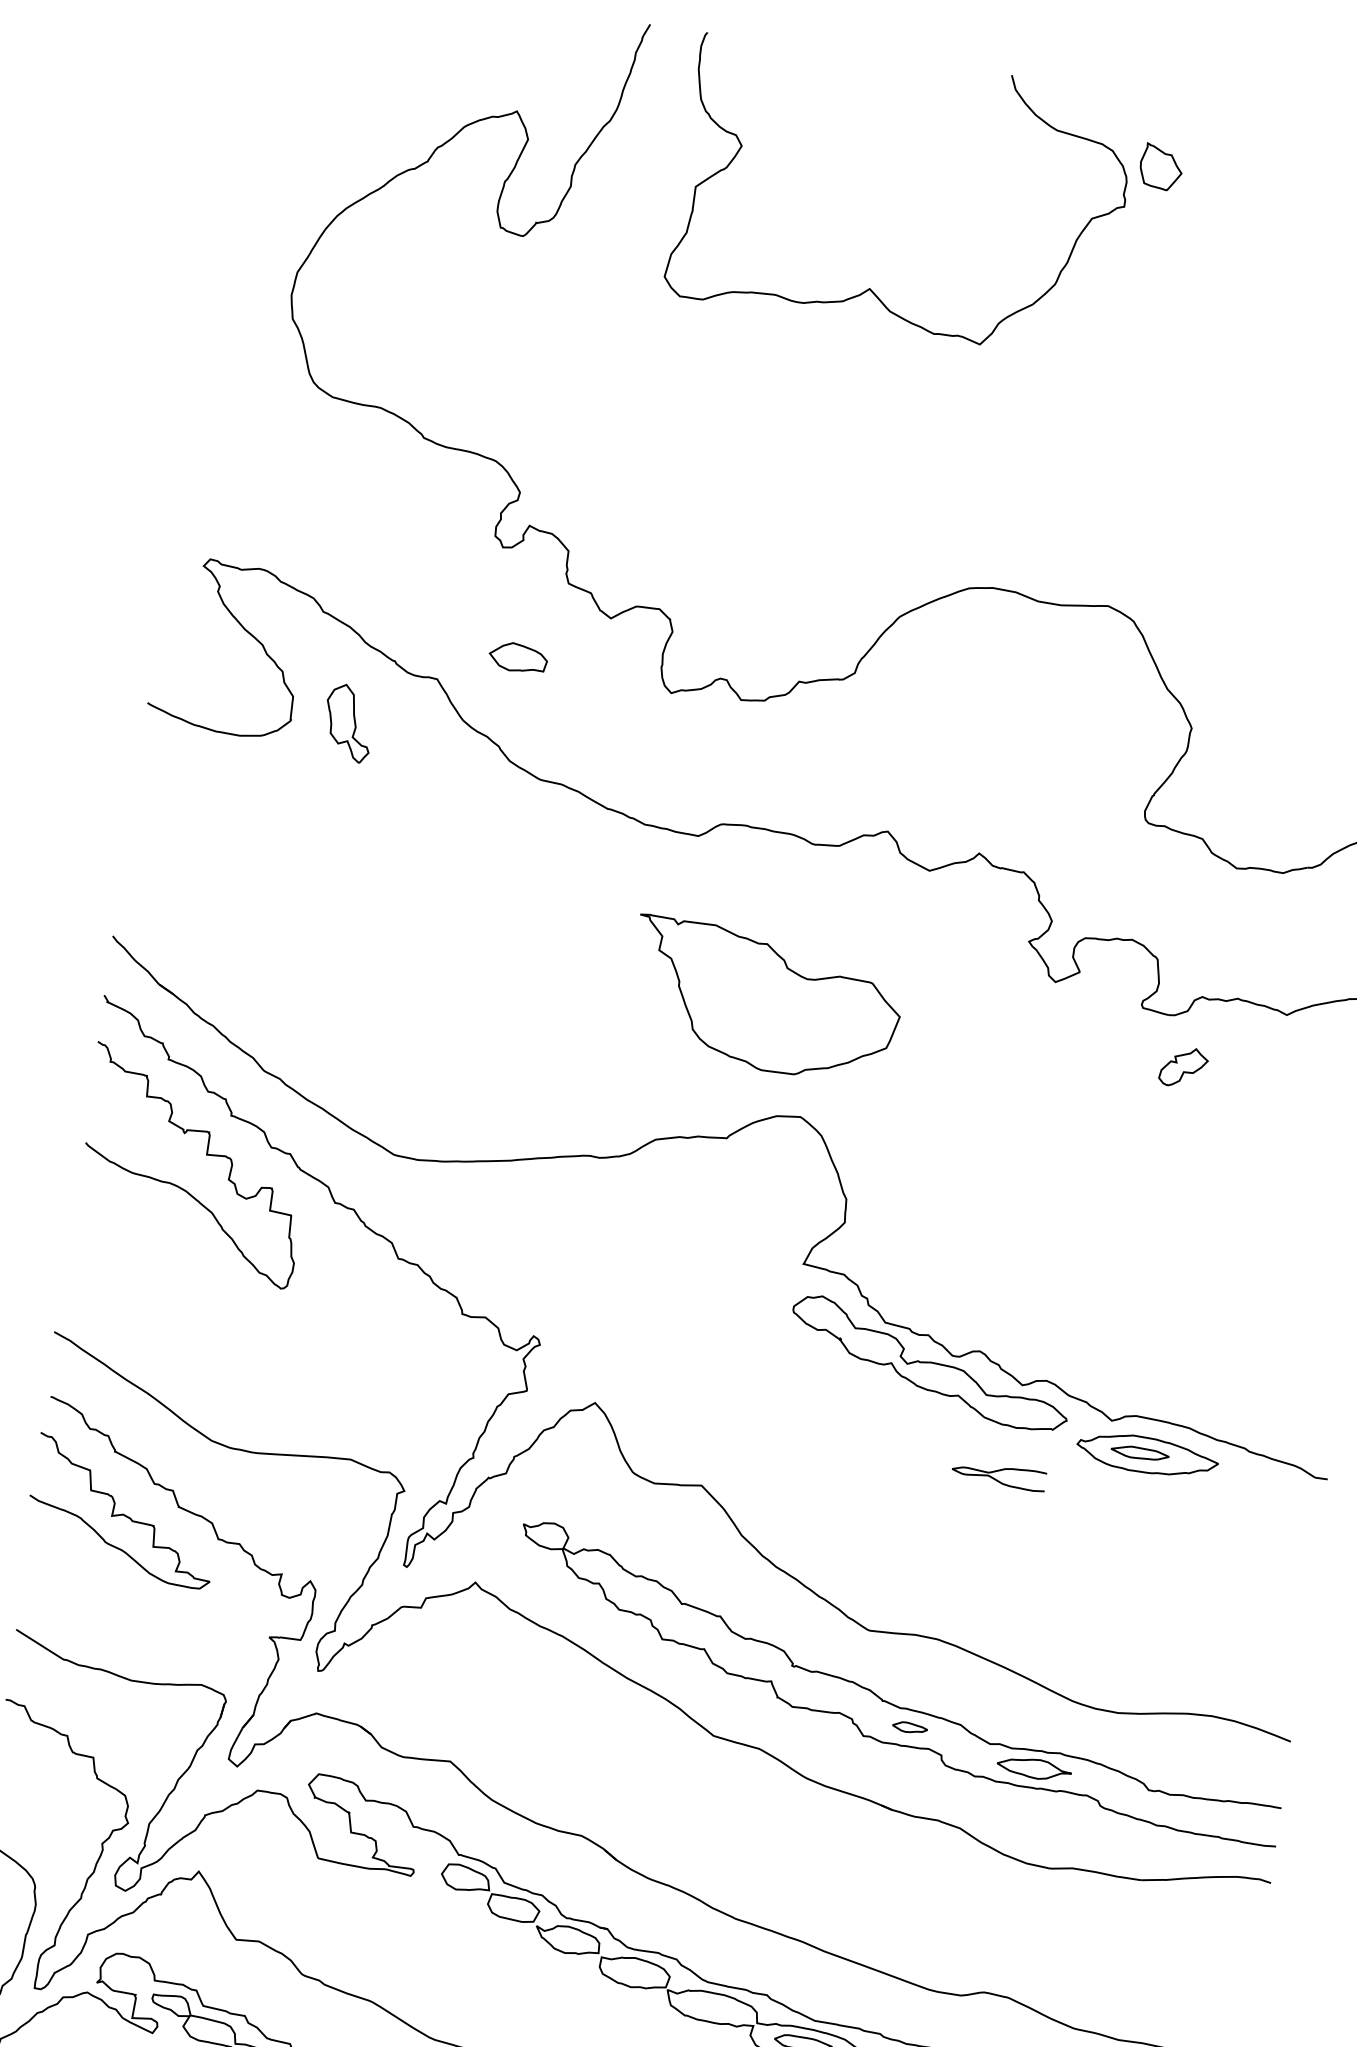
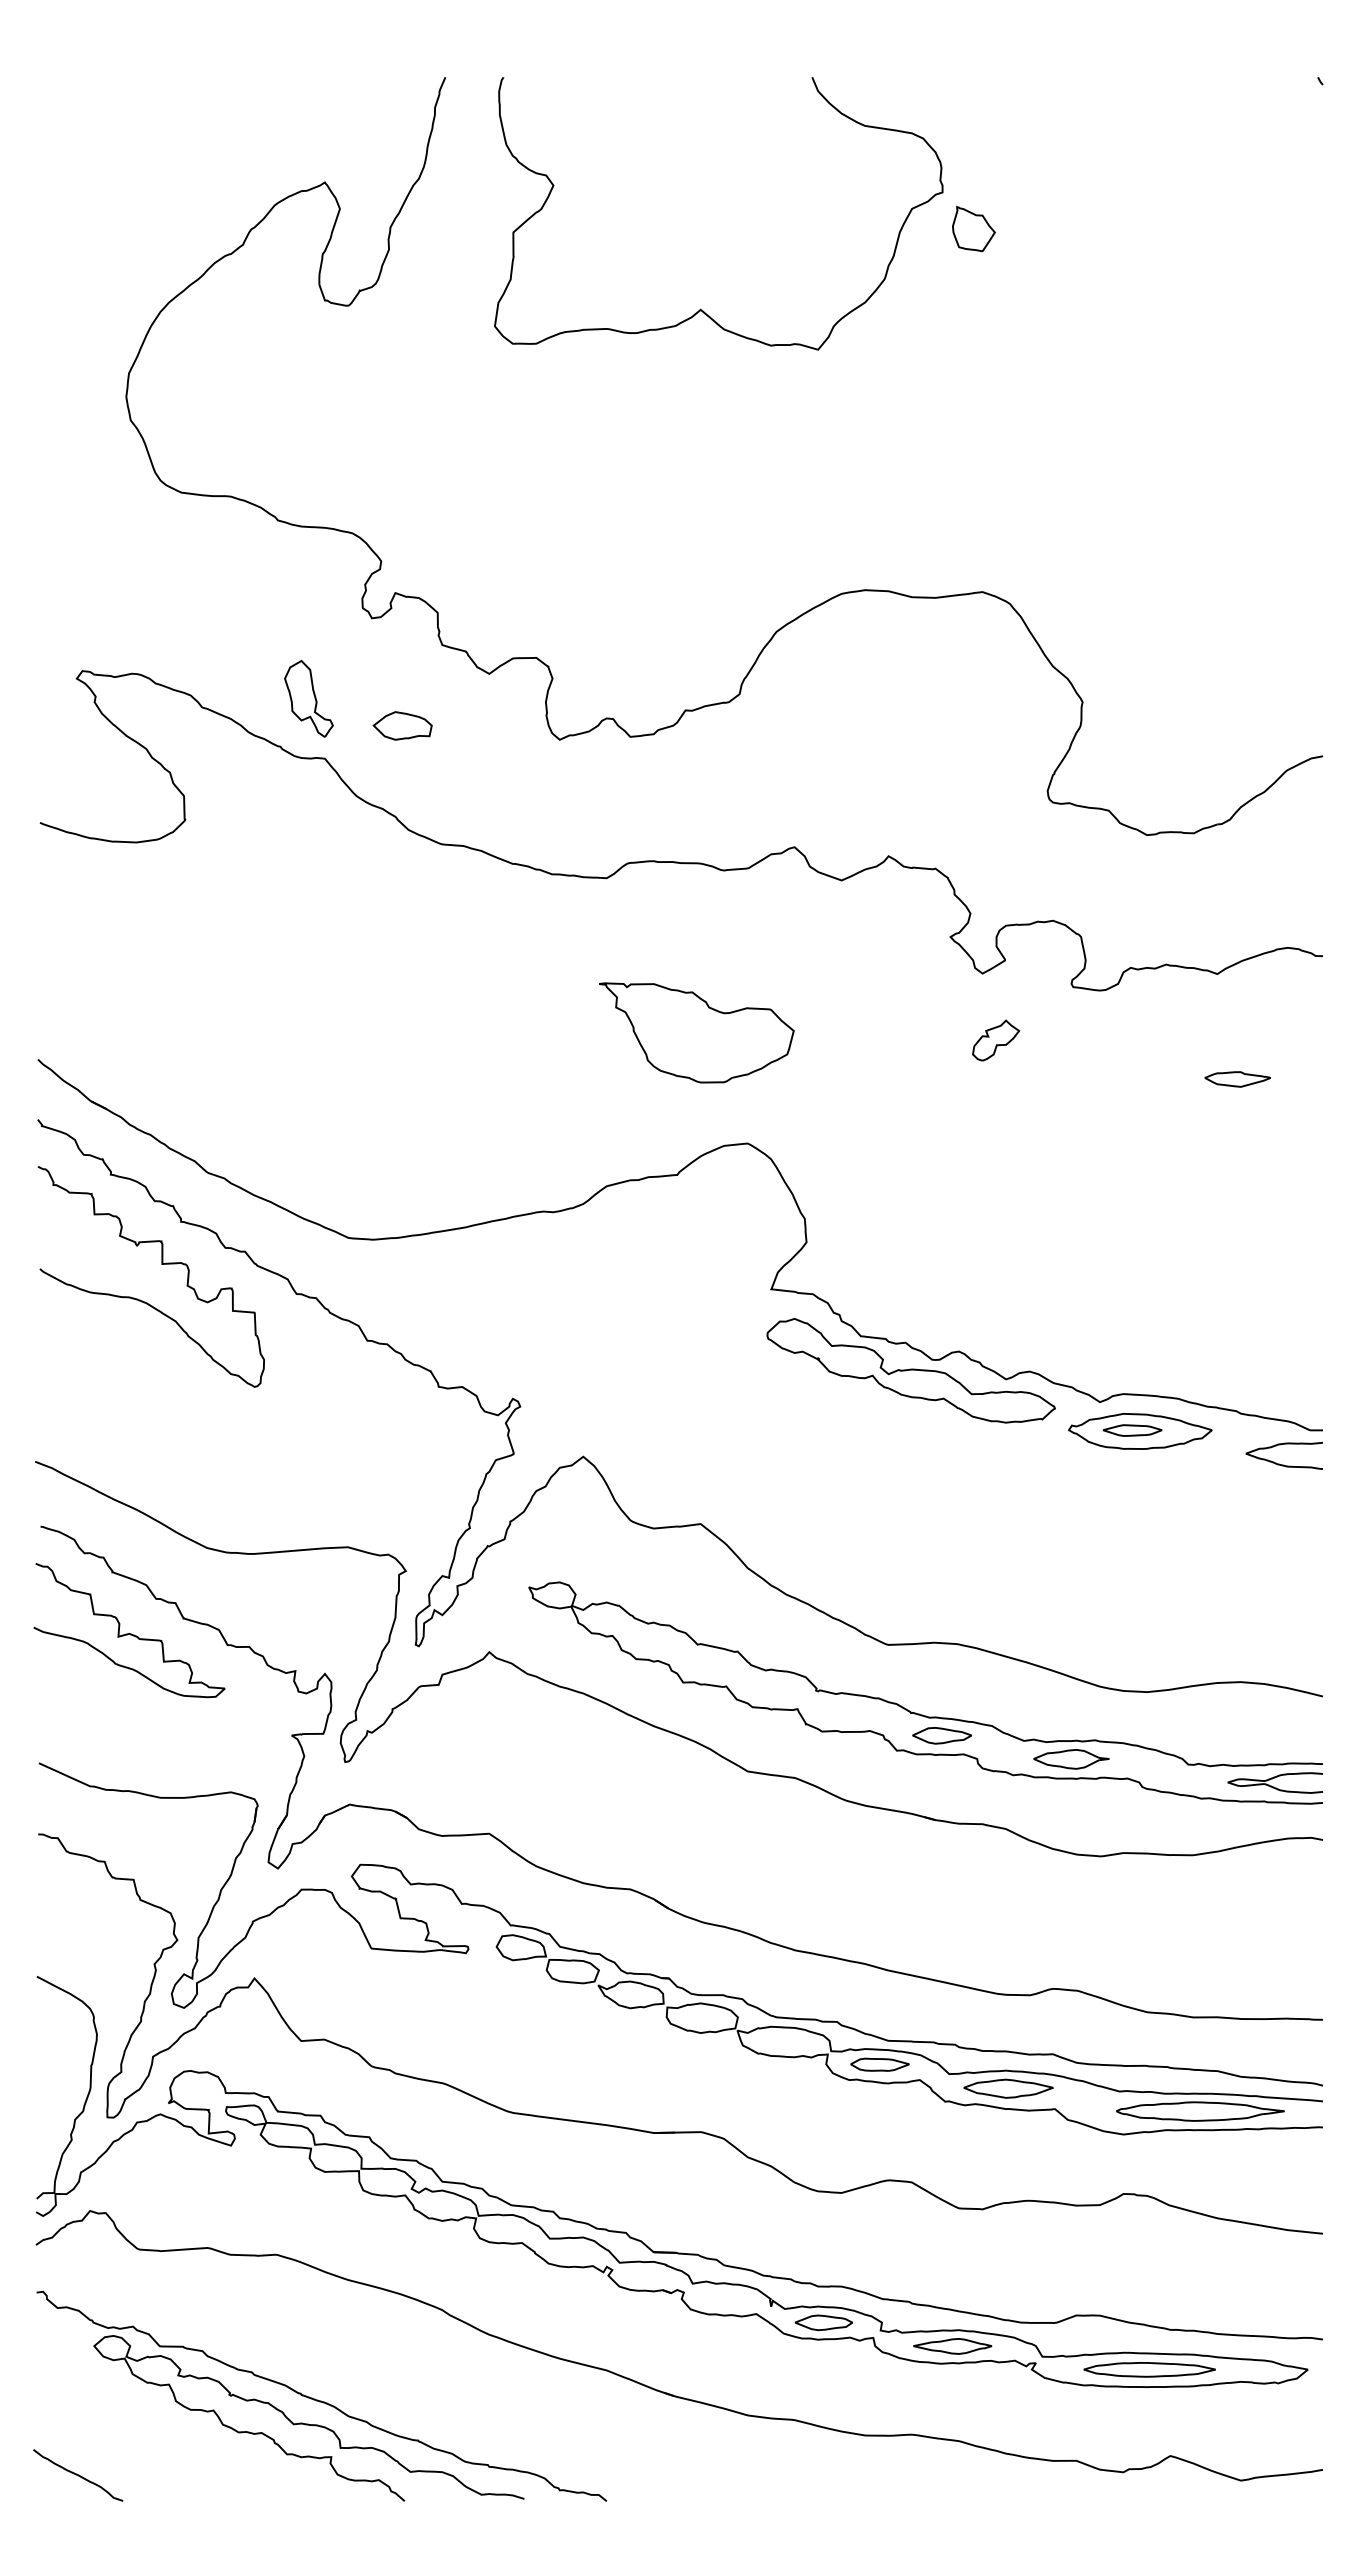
part: (1161, 166) -> (973, 228), moved
part: (348, 722) -> (308, 698), moved
part: (765, 1000) -> (696, 1032), size x0.71
part: (1184, 1067) -> (996, 1040), moved
part: (1292, 1121) -> (1237, 1079), added
curve: (996, 1472) -> (1272, 1779), moved
curve: (1280, 1506) -> (1279, 1463), added
part: (909, 1727) -> (941, 1735), size x1.67

